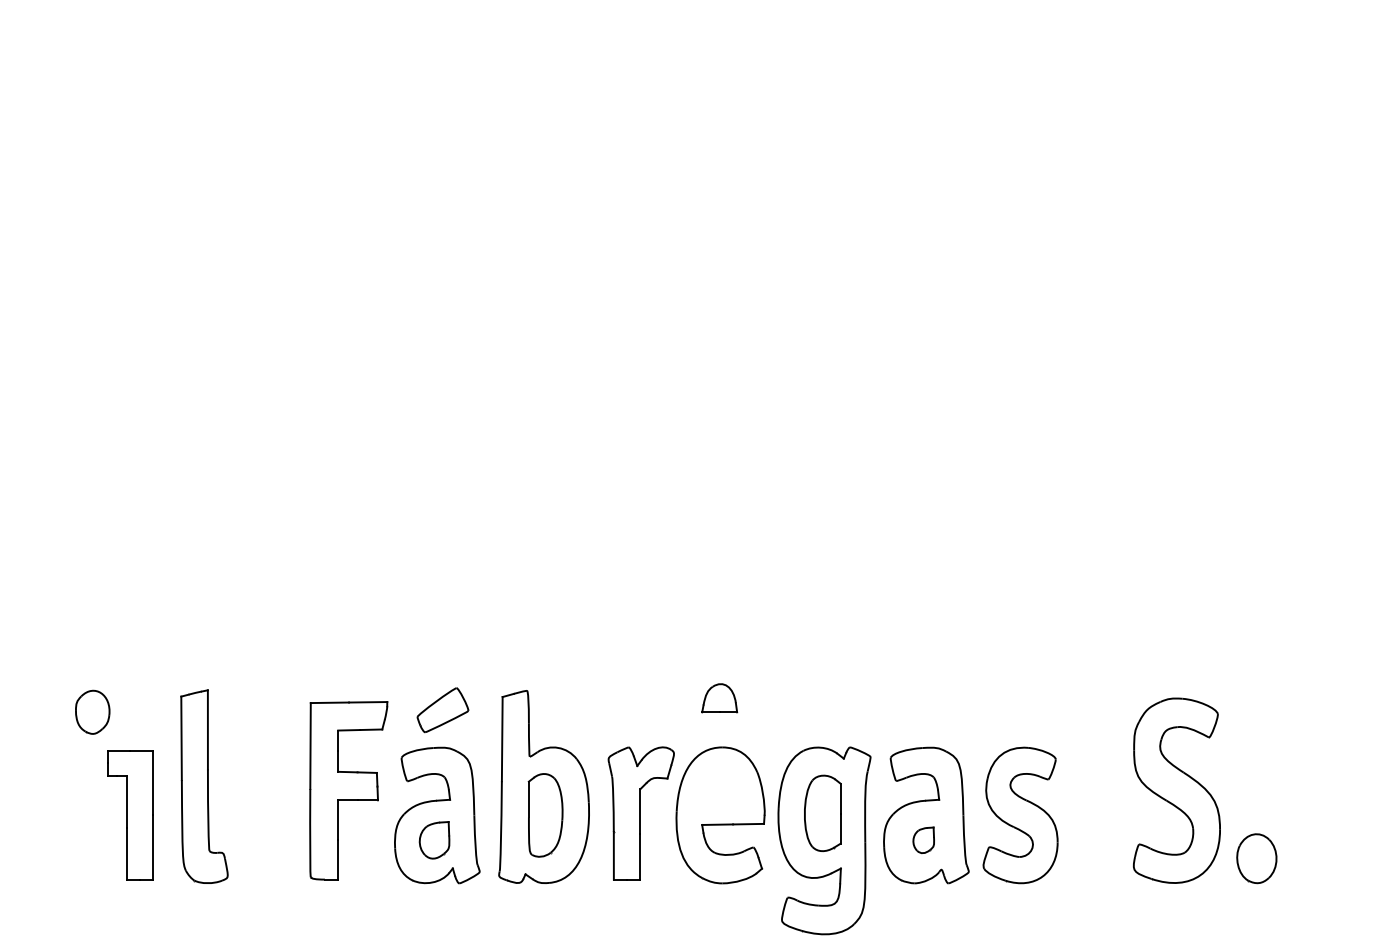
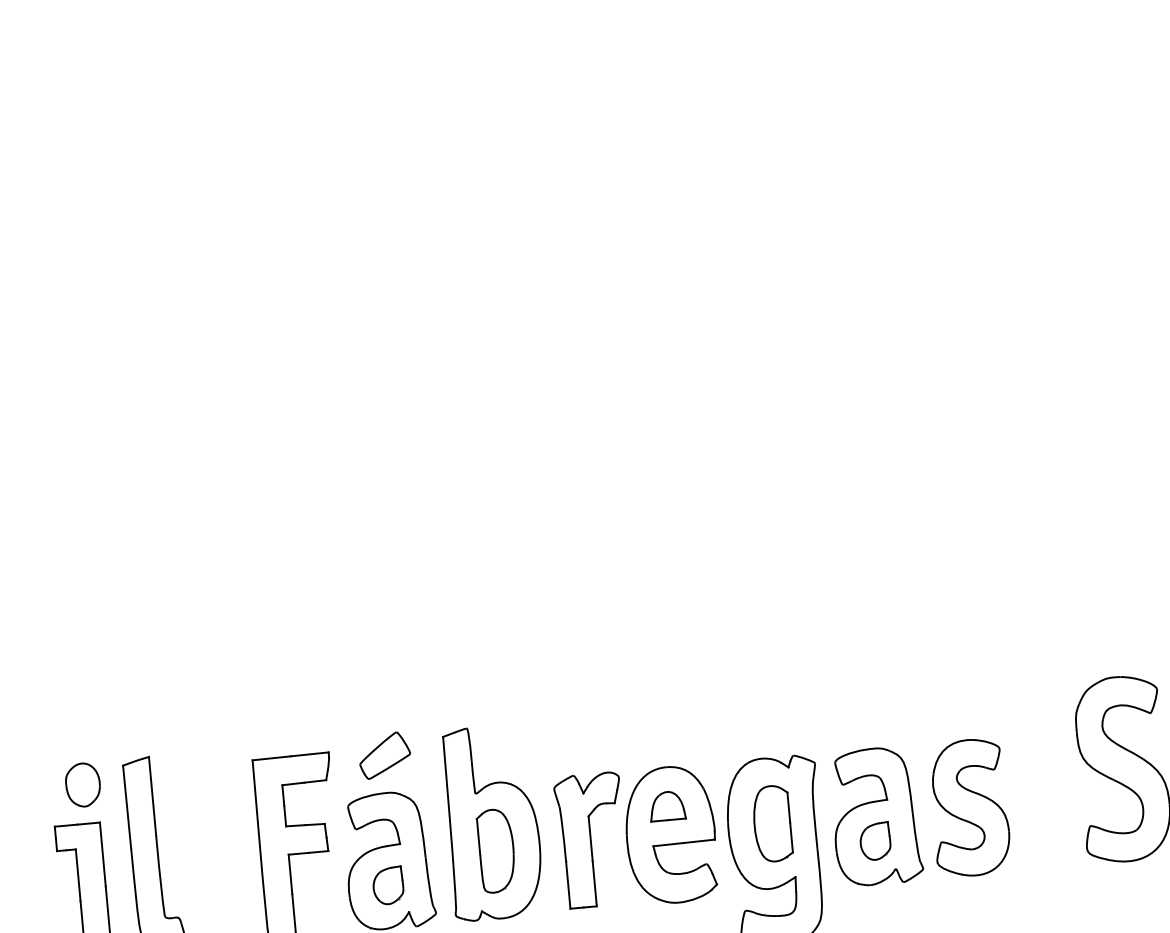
part: (719, 698) -> (667, 806), moved
part: (92, 711) -> (82, 784), moved
part: (923, 840) -> (875, 841), size x1.43

